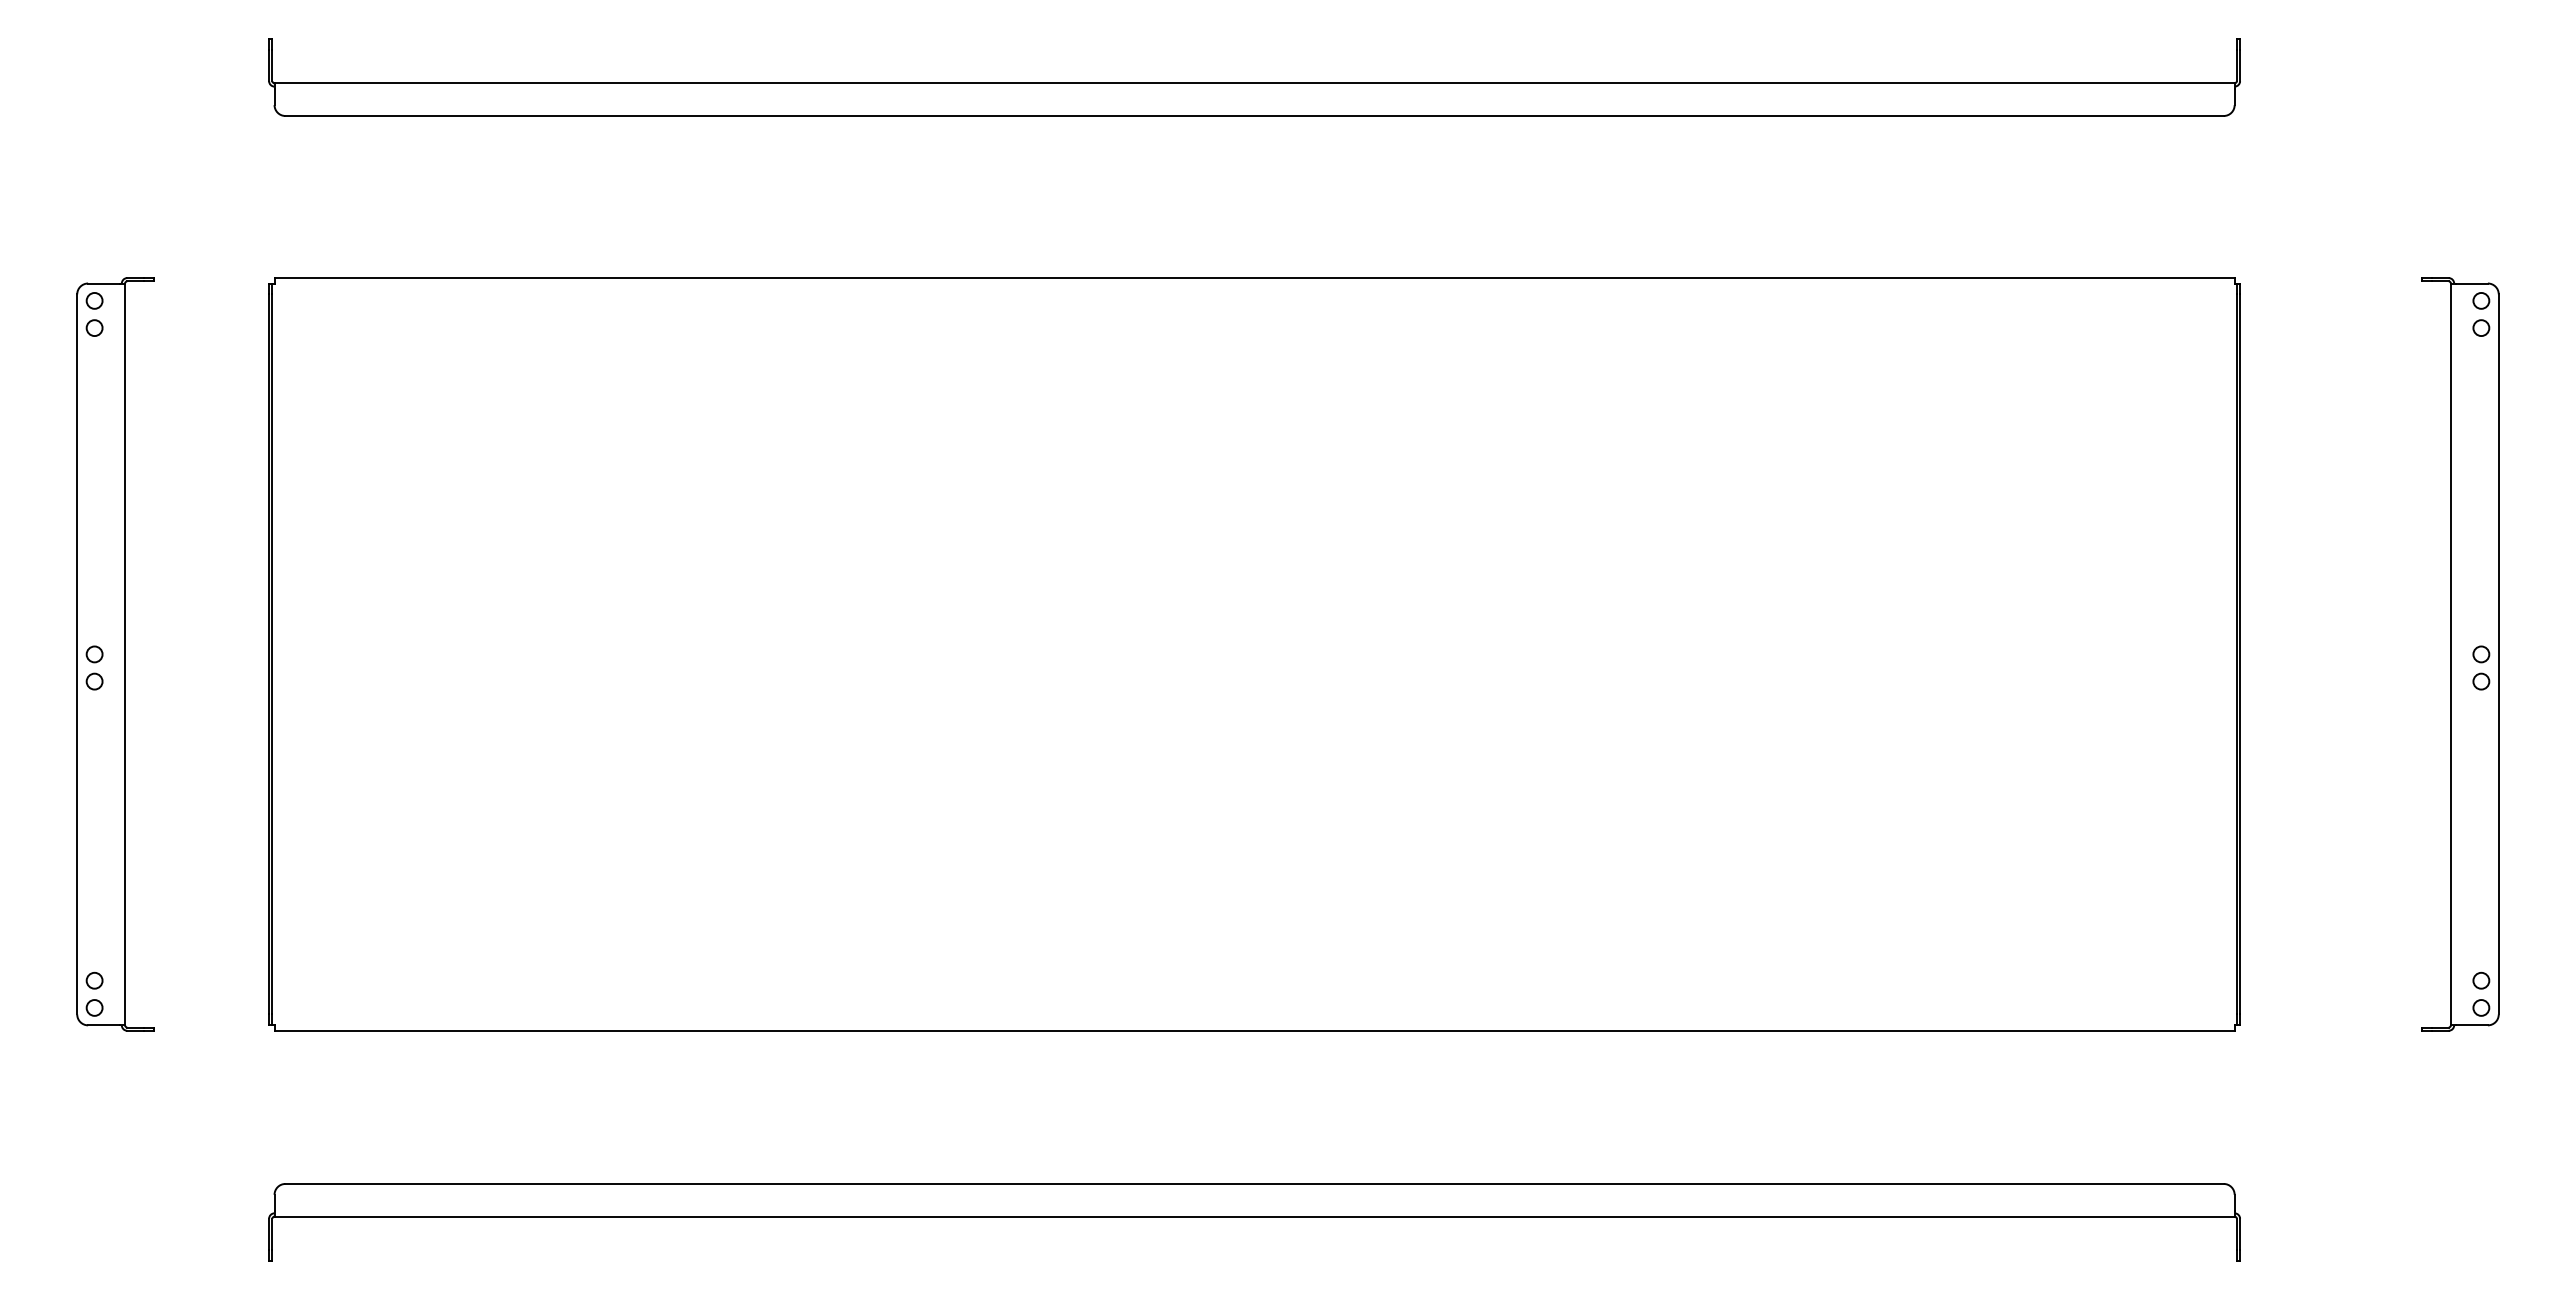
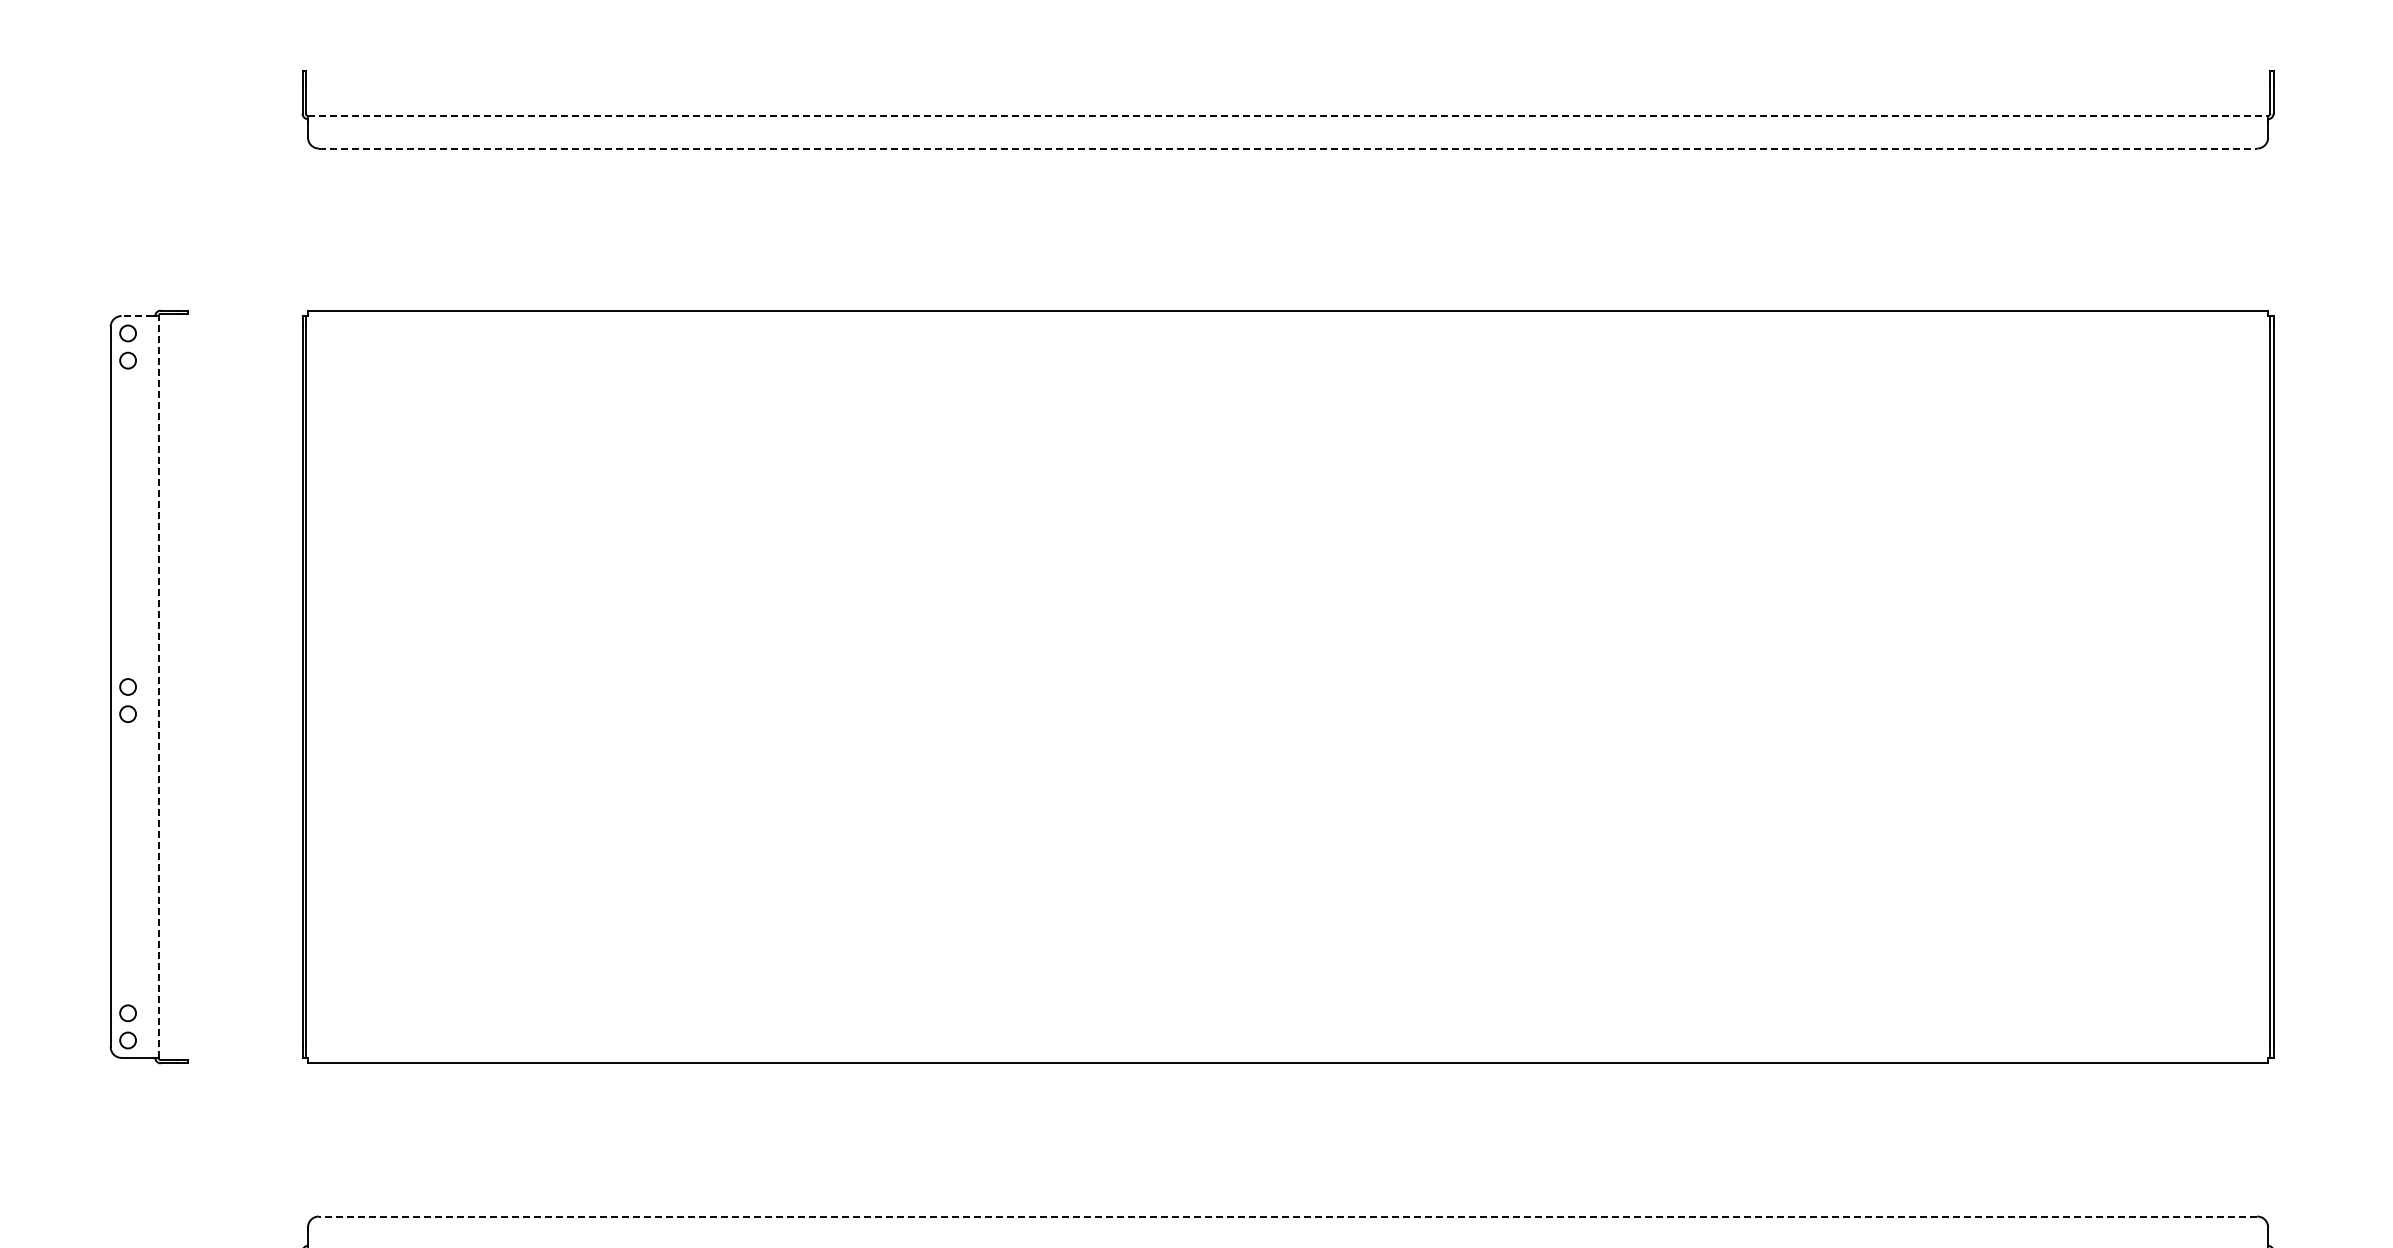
line: (1255, 83) -> (1288, 116), solid -> dashed
line: (1255, 116) -> (1288, 149), solid -> dashed
line: (103, 283) -> (136, 316), solid -> dashed
line: (125, 654) -> (158, 687), solid -> dashed
line: (1254, 1183) -> (1287, 1216), solid -> dashed

